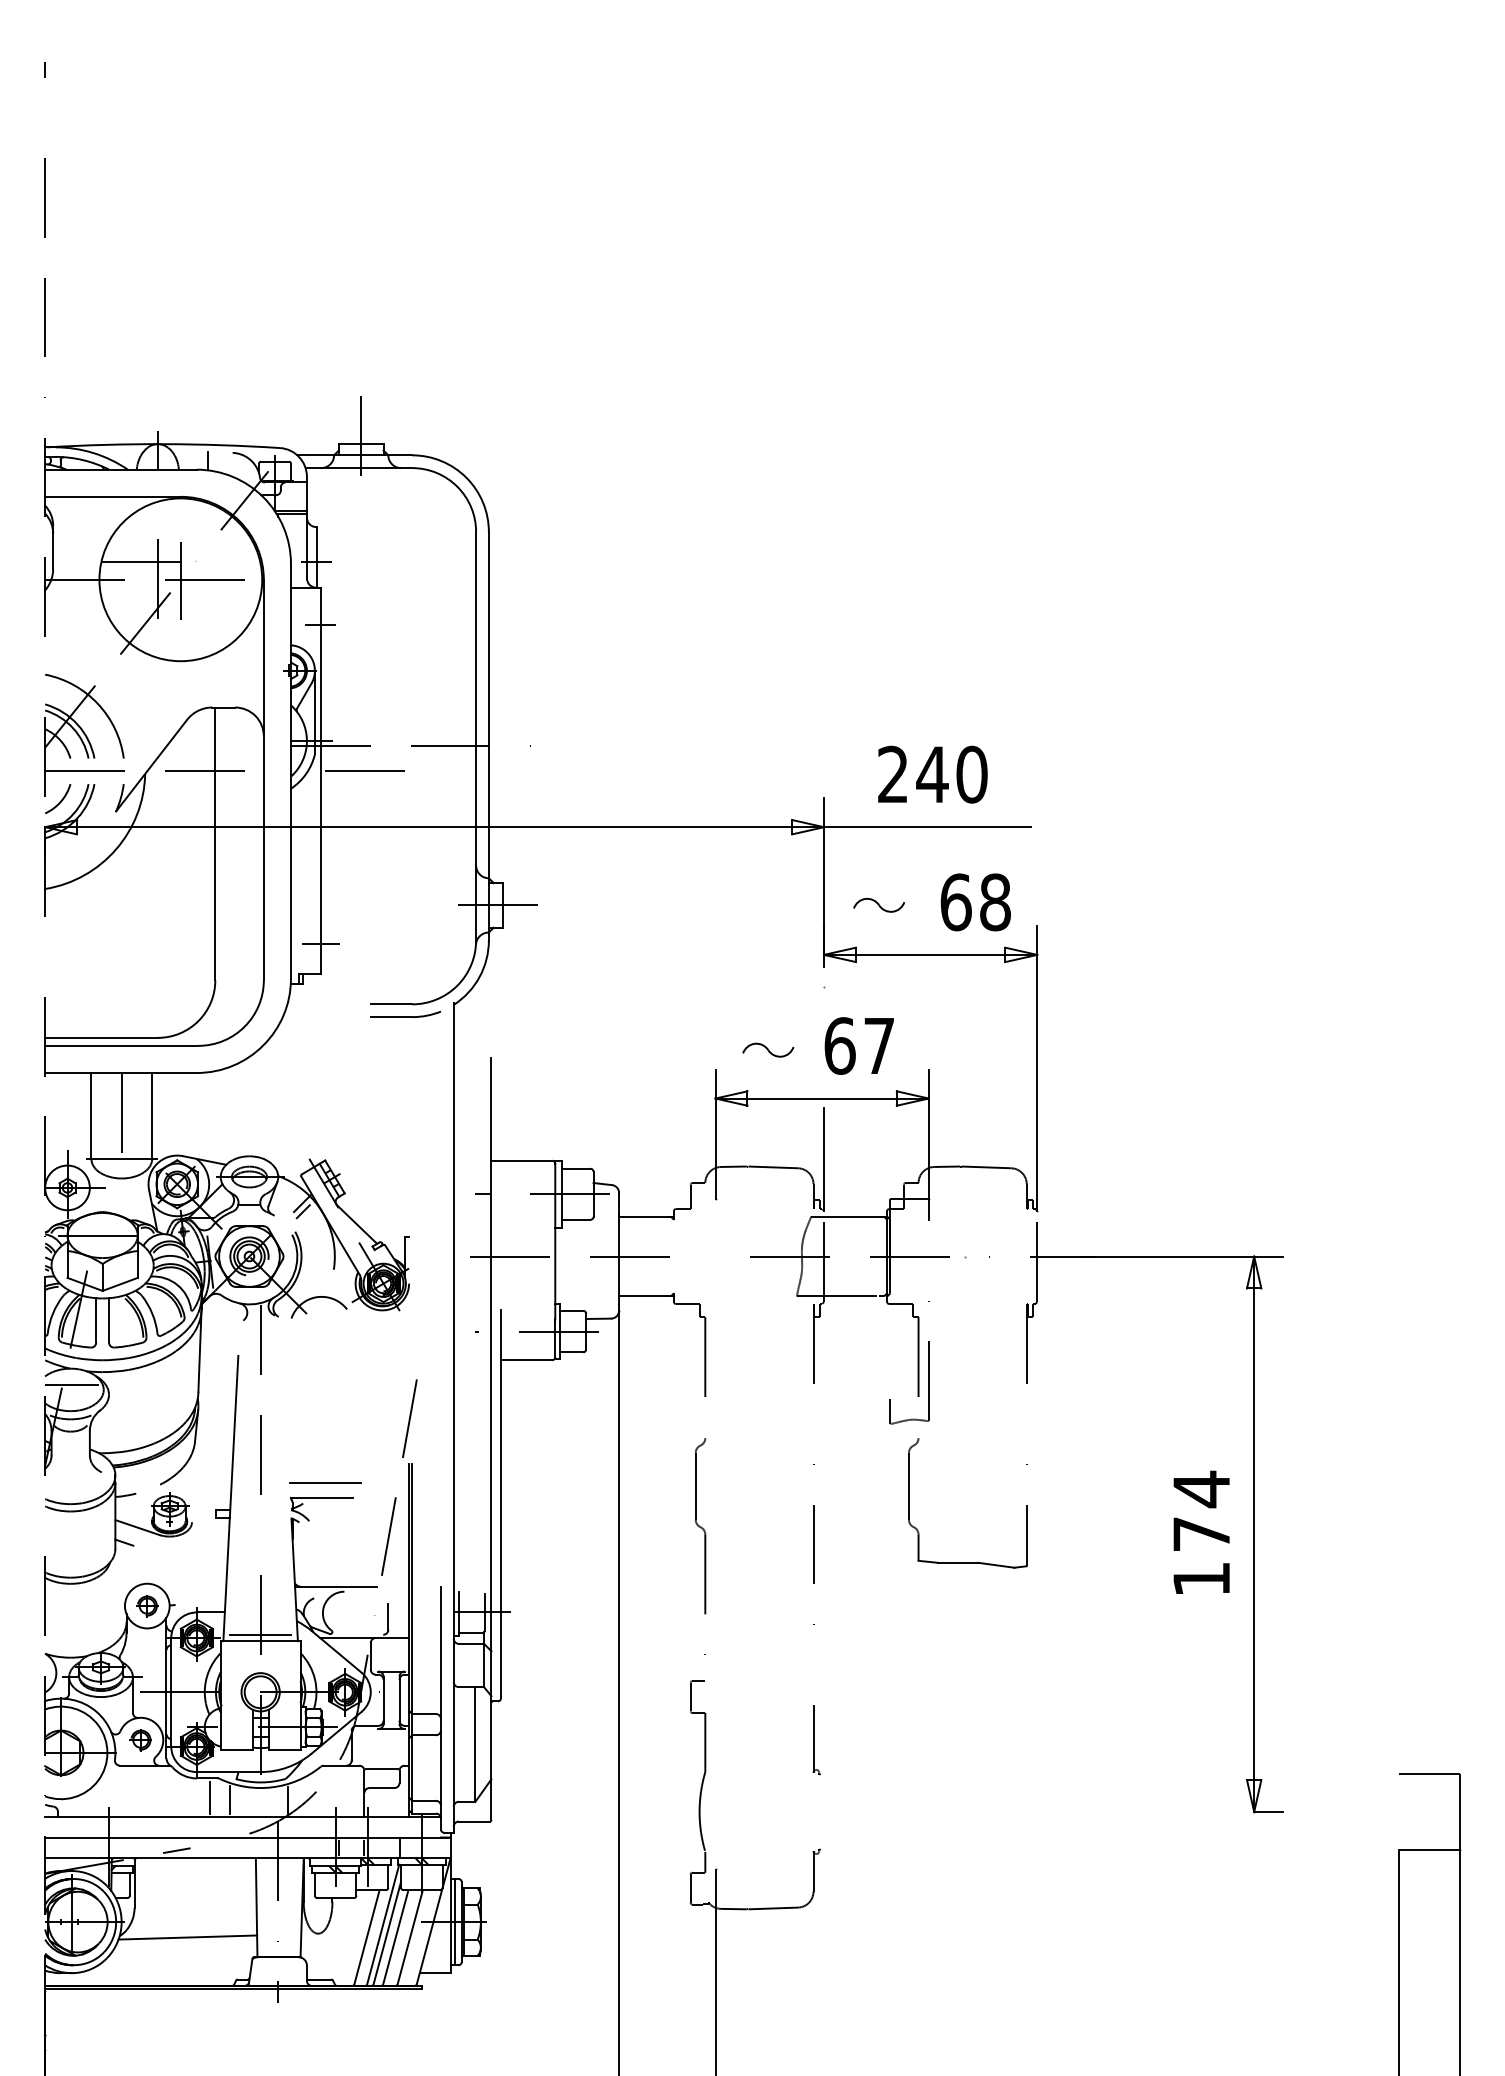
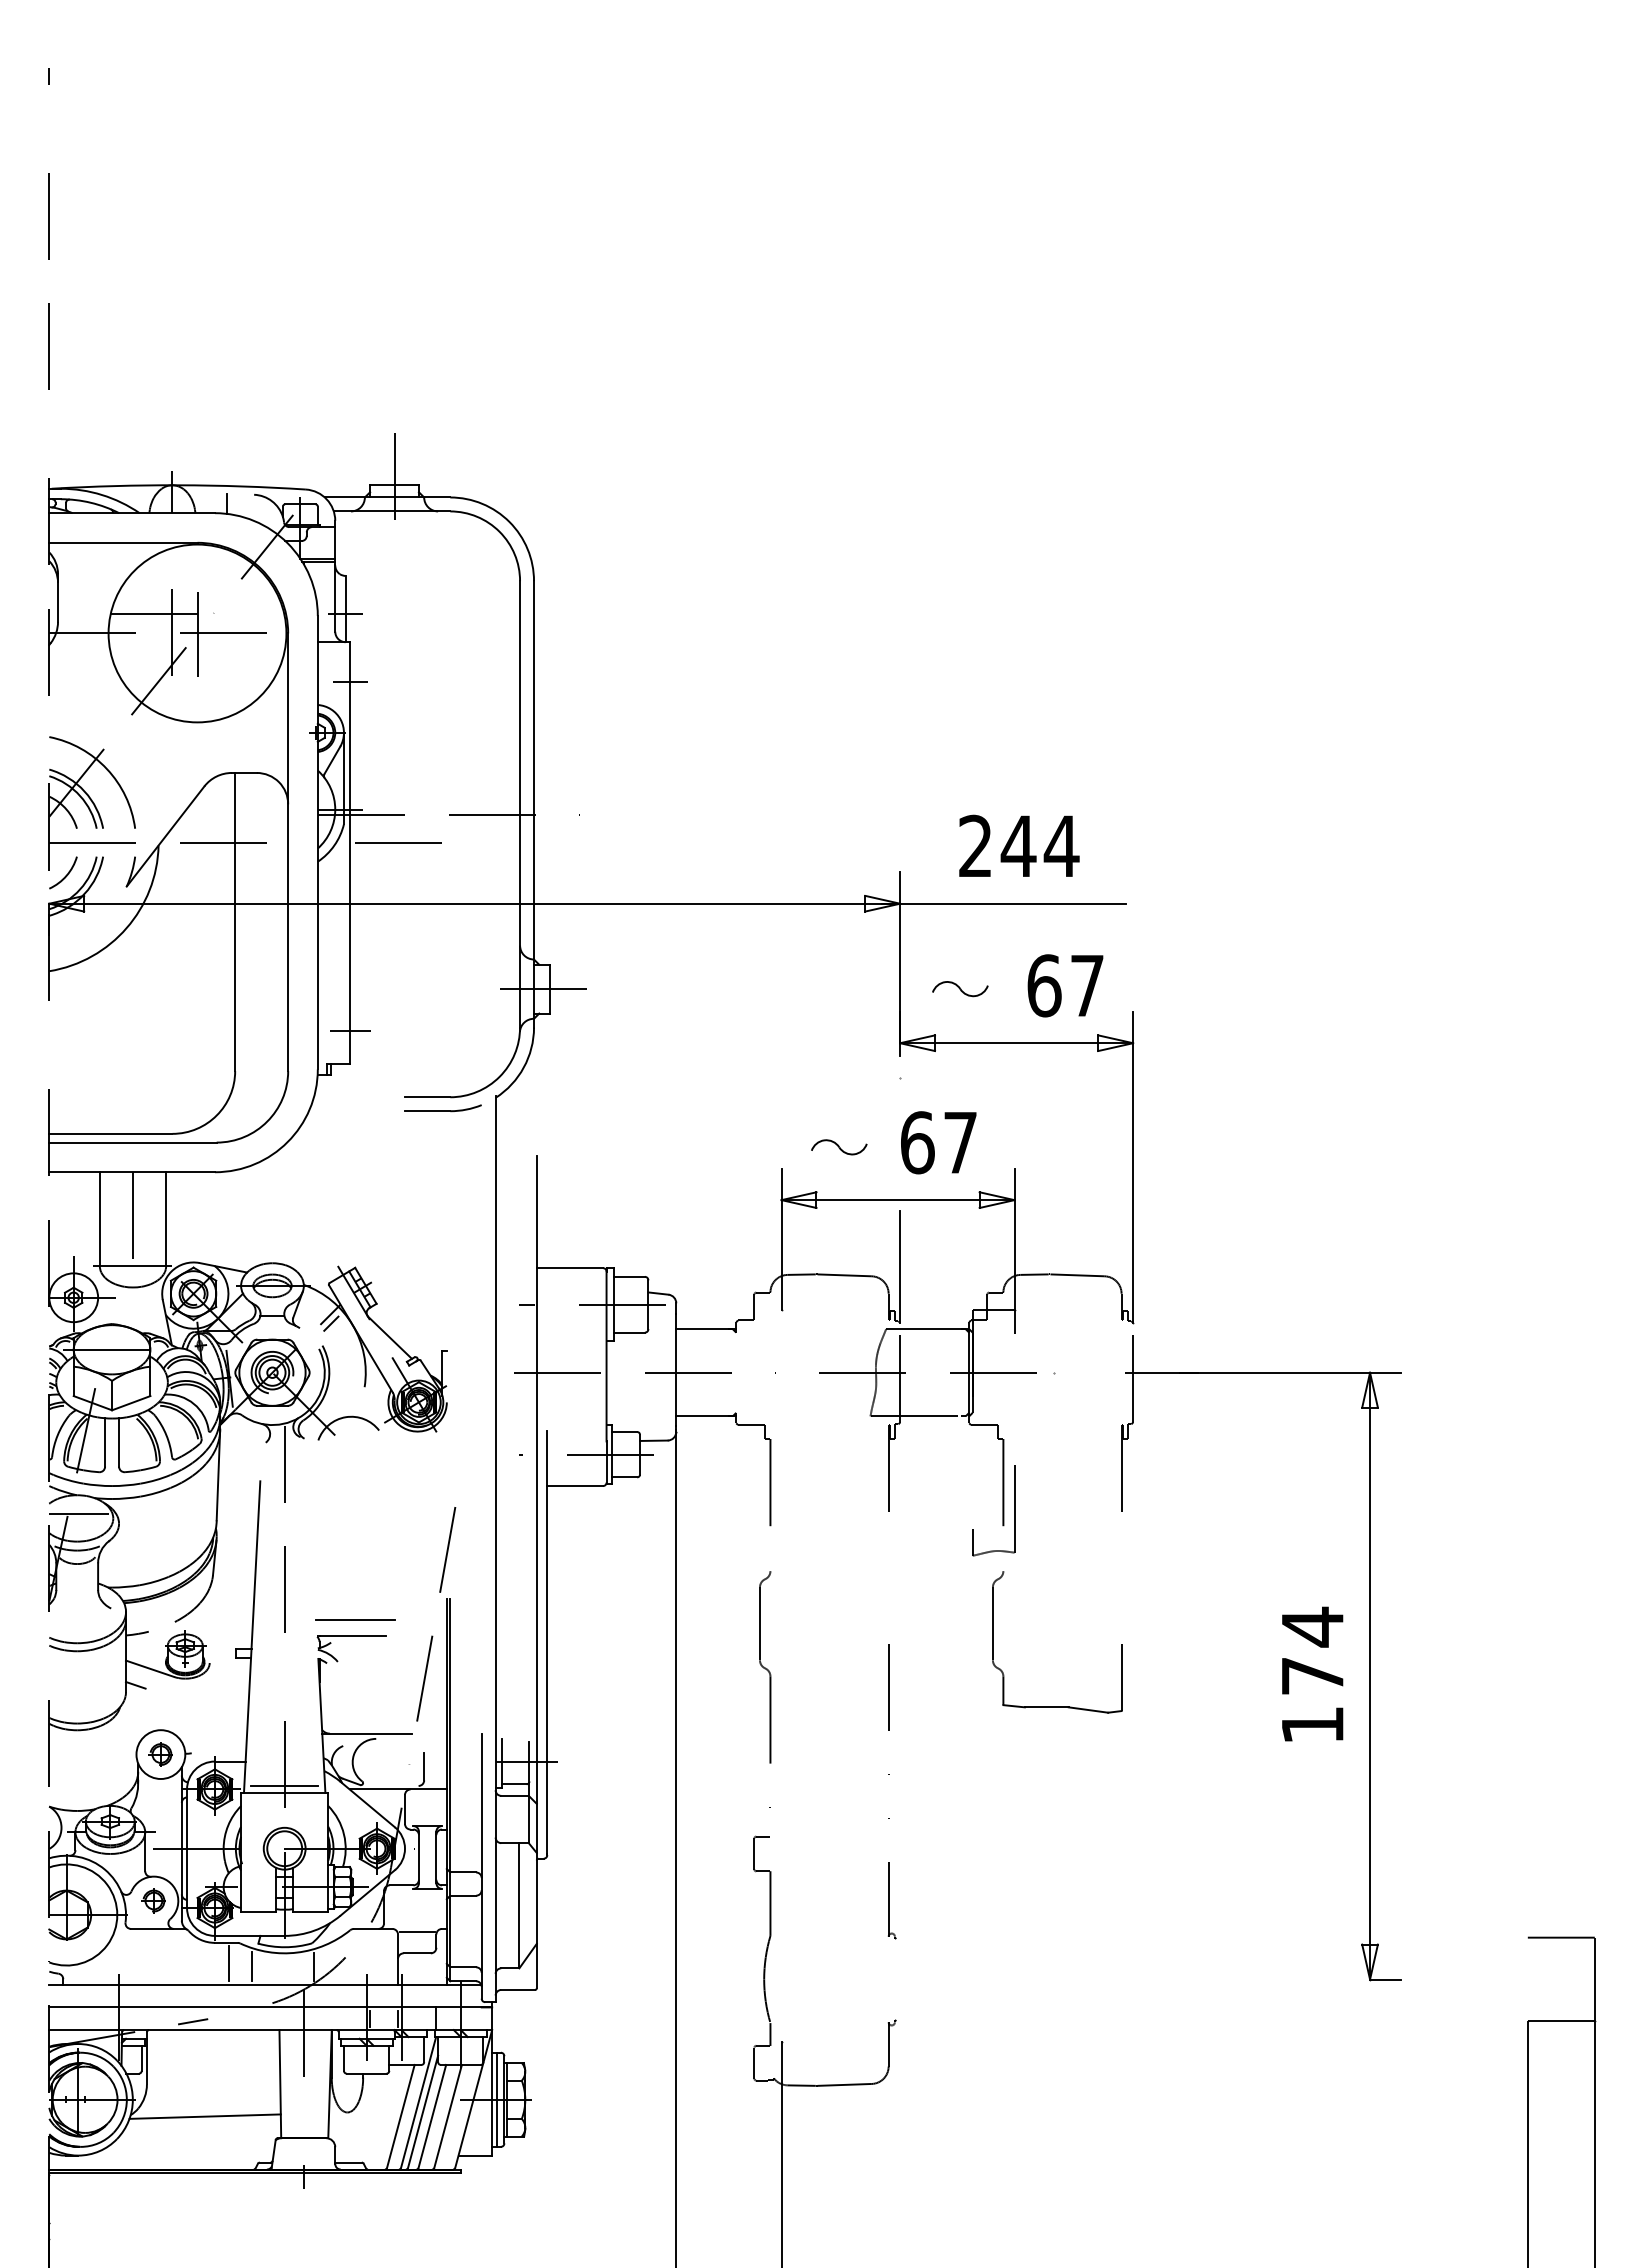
text: (971, 773) -> (1061, 845), 240 -> 244
text: (995, 902) -> (1087, 985), 68 -> 67

